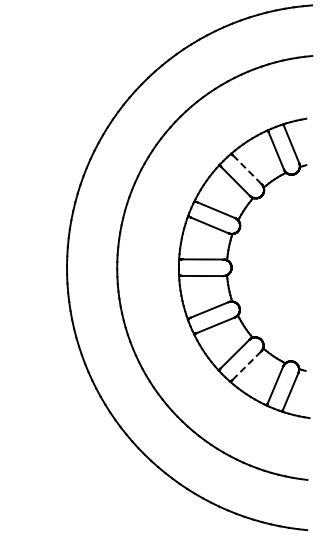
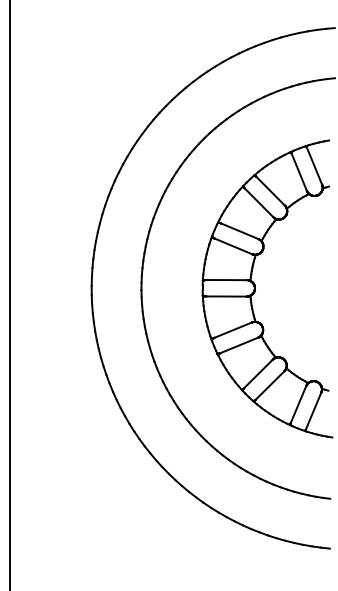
line: (247, 170) -> (270, 191), dashed -> solid
line: (246, 366) -> (269, 386), dashed -> solid

